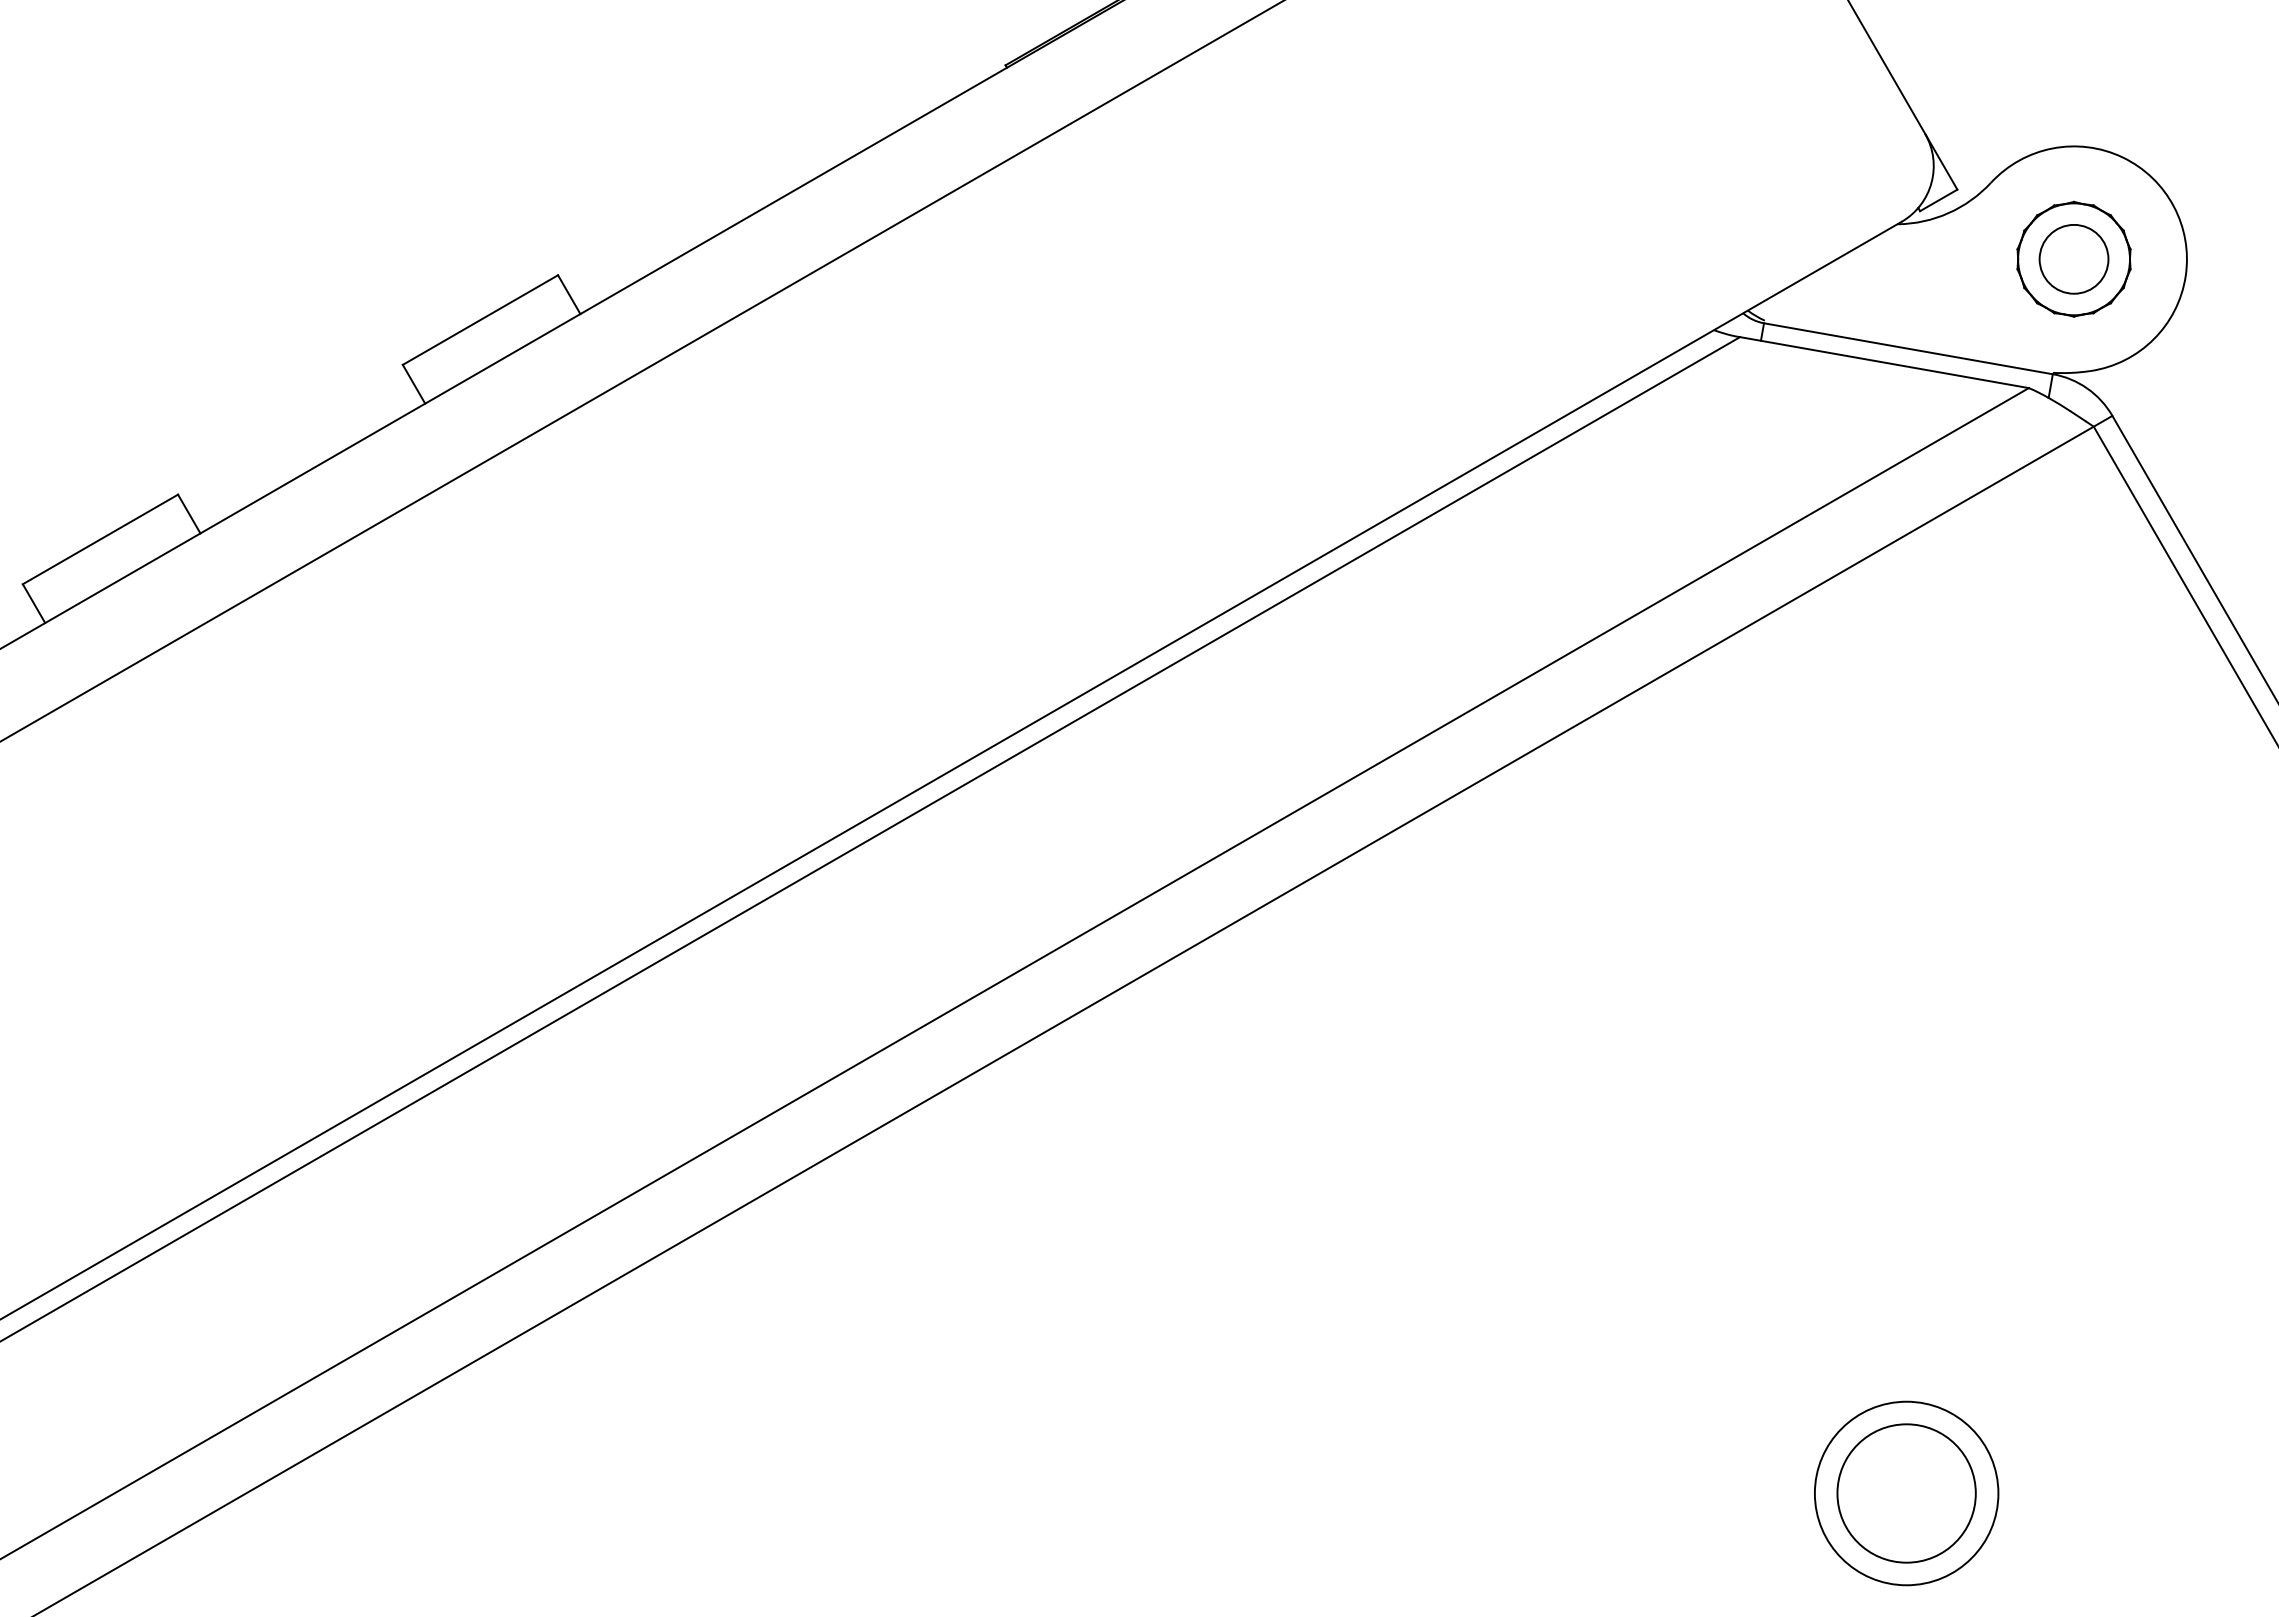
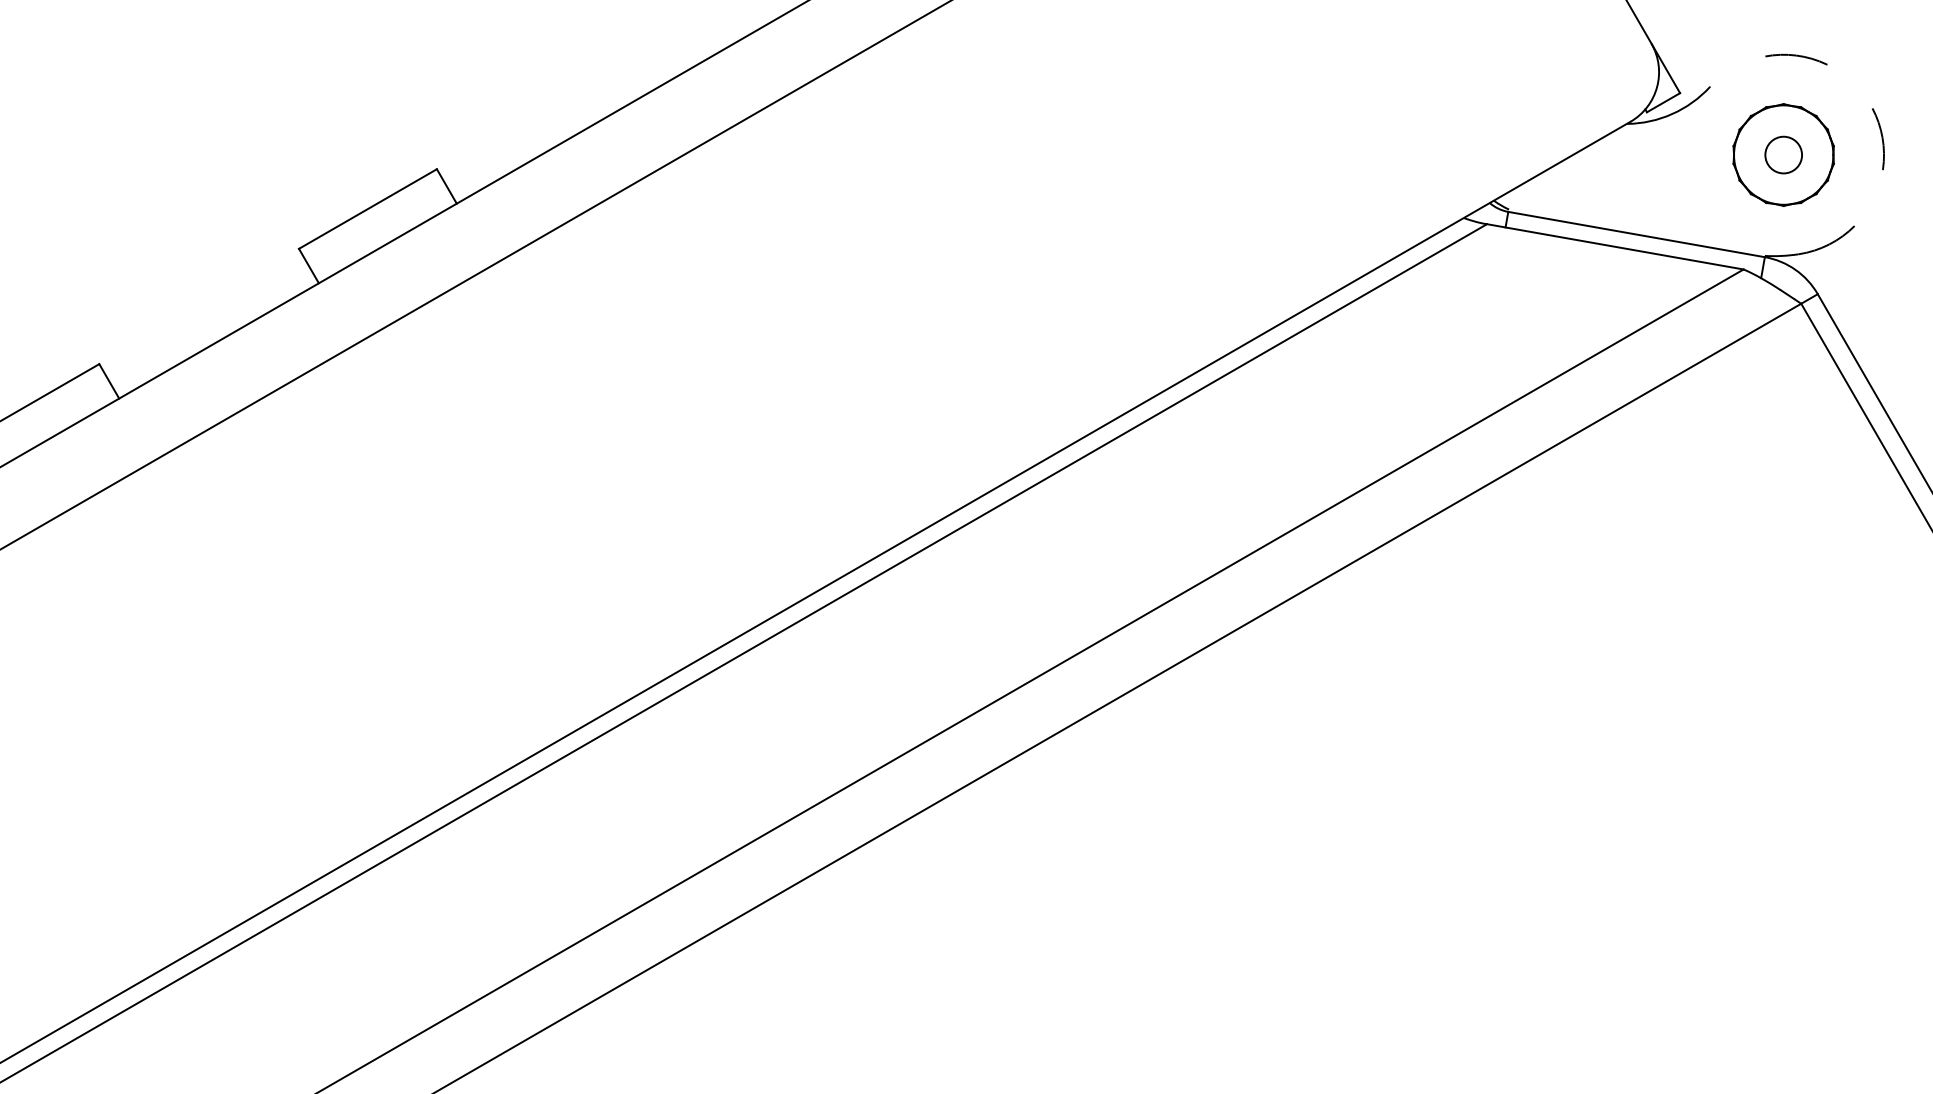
arc: (2173, 206) -> (1872, 108), solid -> dashed
circle: (2073, 258) -> (1783, 154), size x0.6

